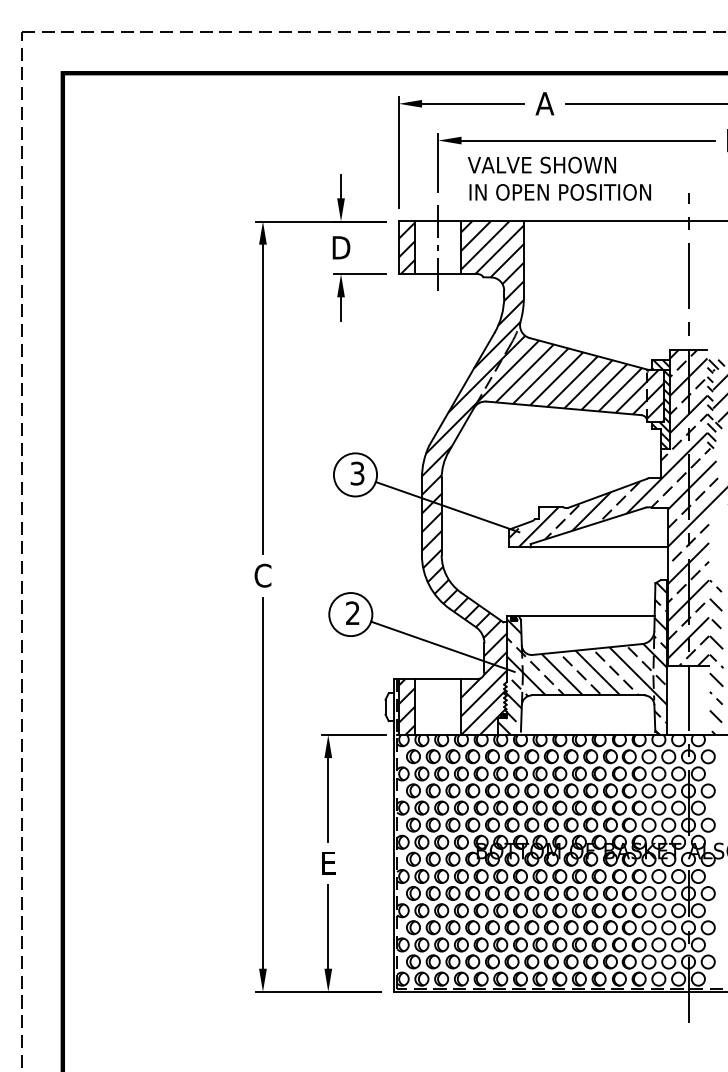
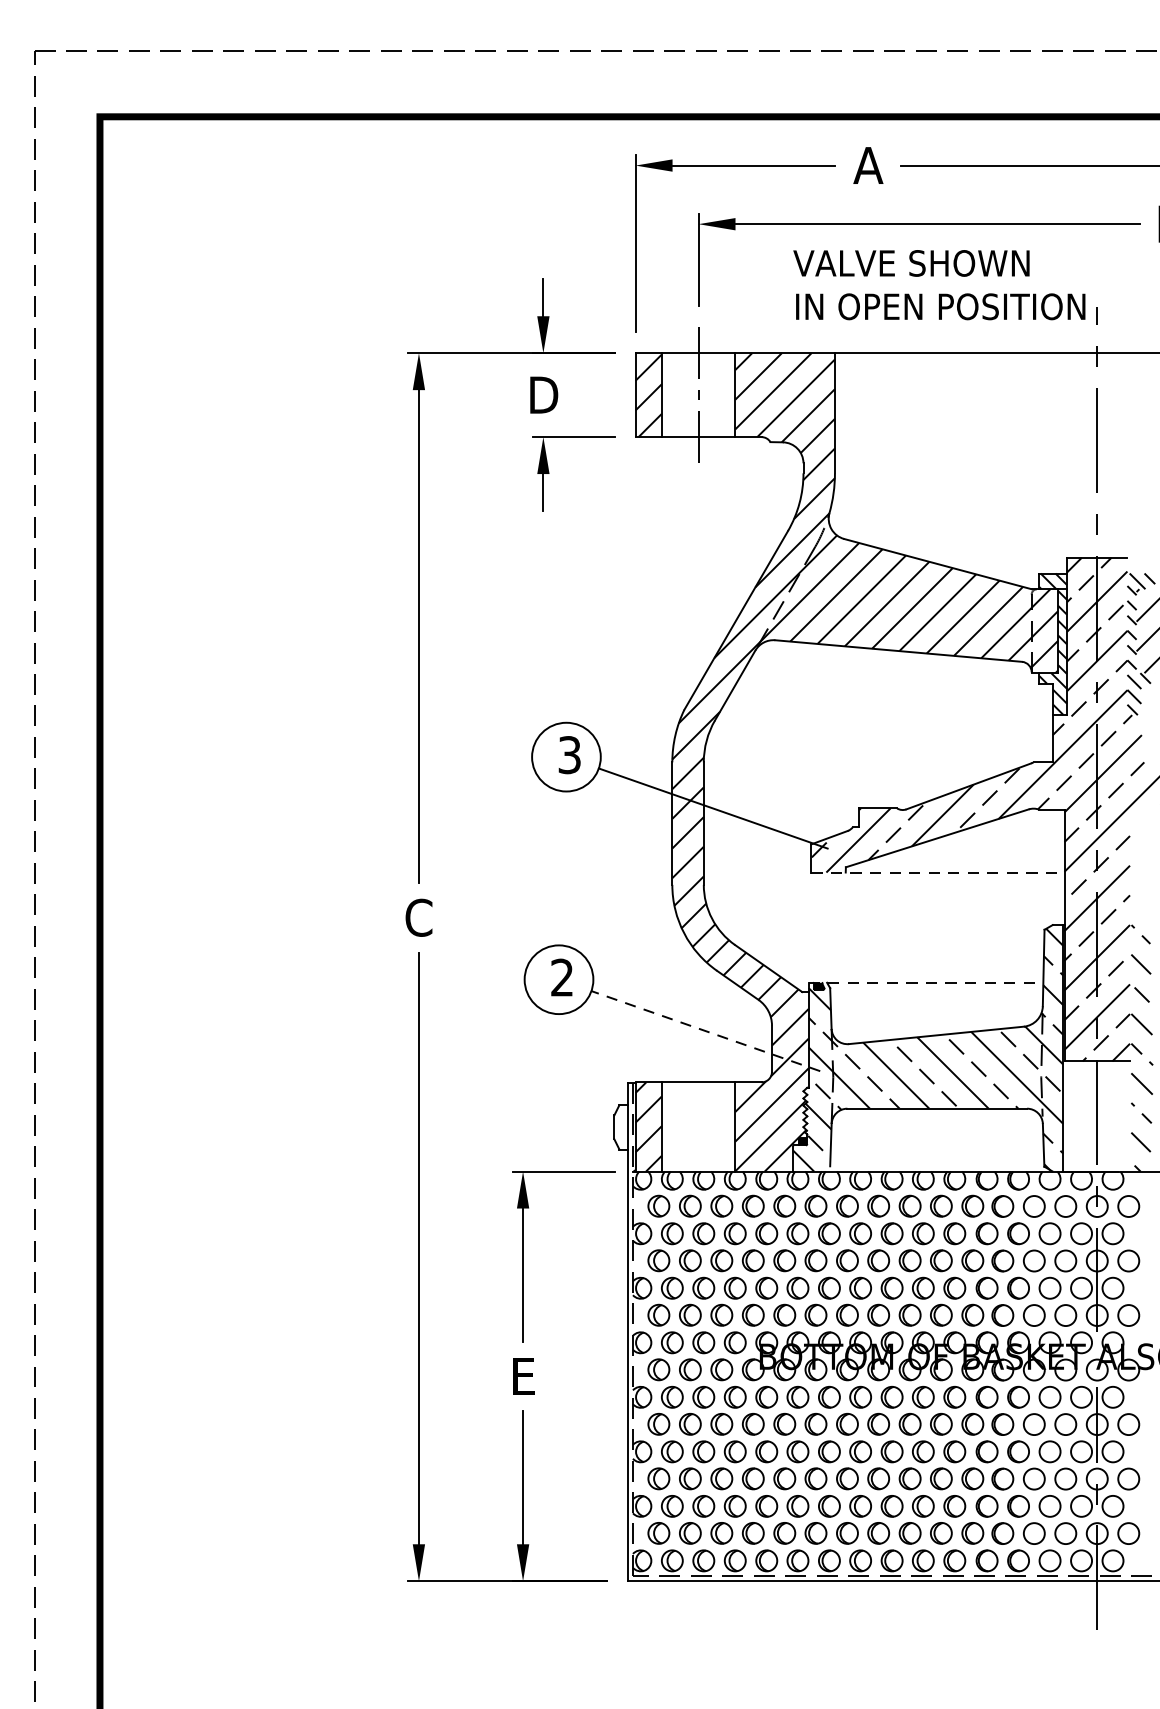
text: (559, 178) -> (939, 284), moved
line: (589, 547) -> (939, 872), solid -> dashed
line: (581, 616) -> (926, 982), solid -> dashed
line: (442, 646) -> (705, 1030), solid -> dashed

